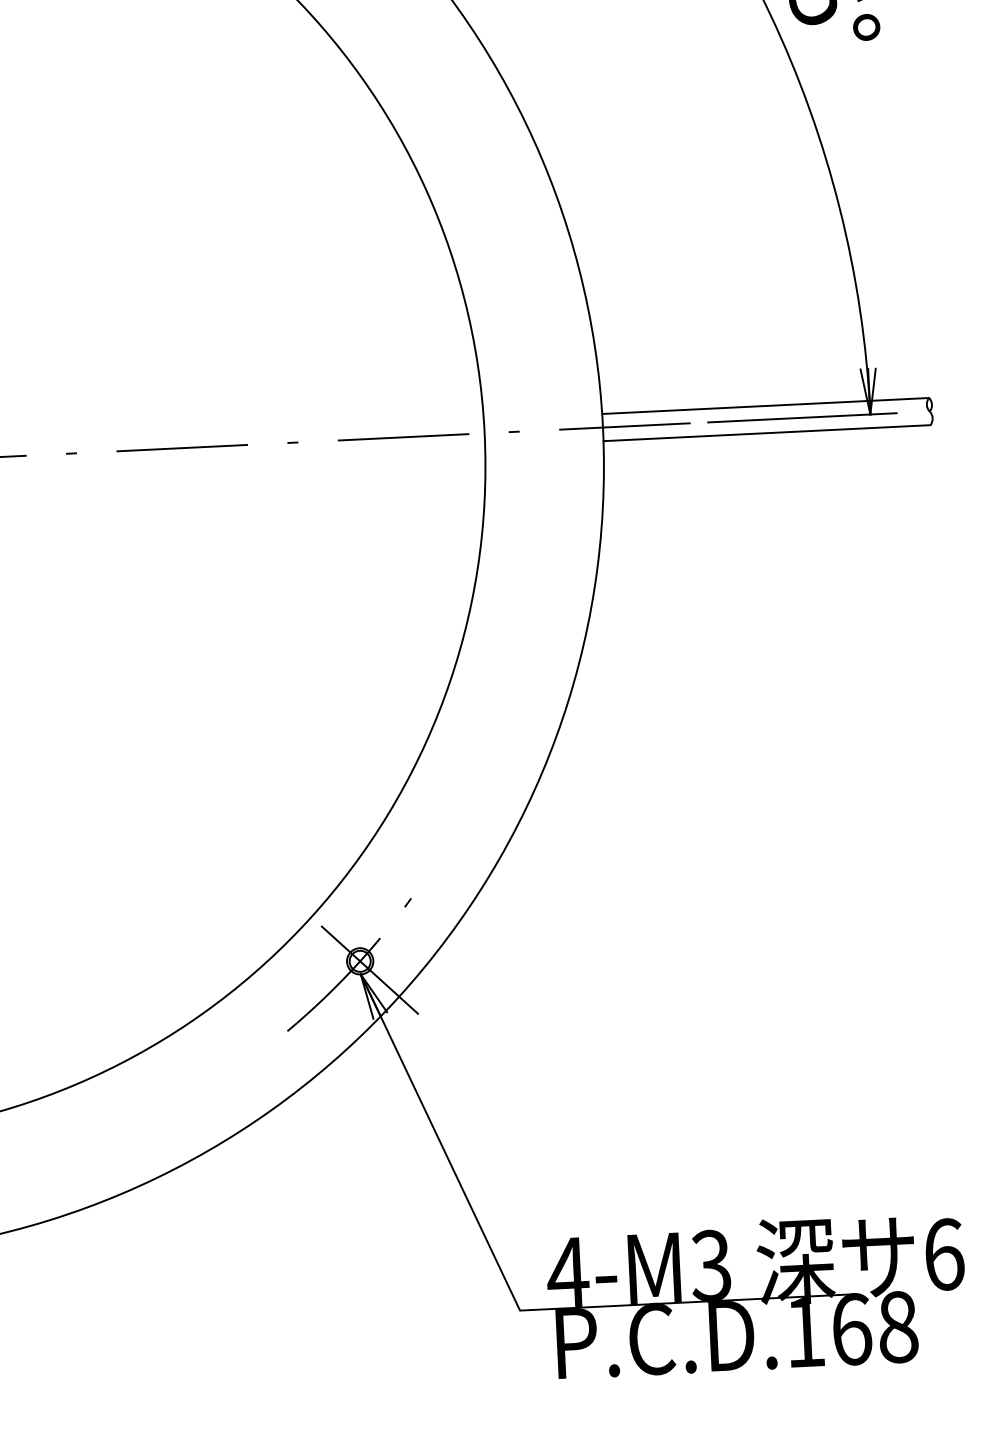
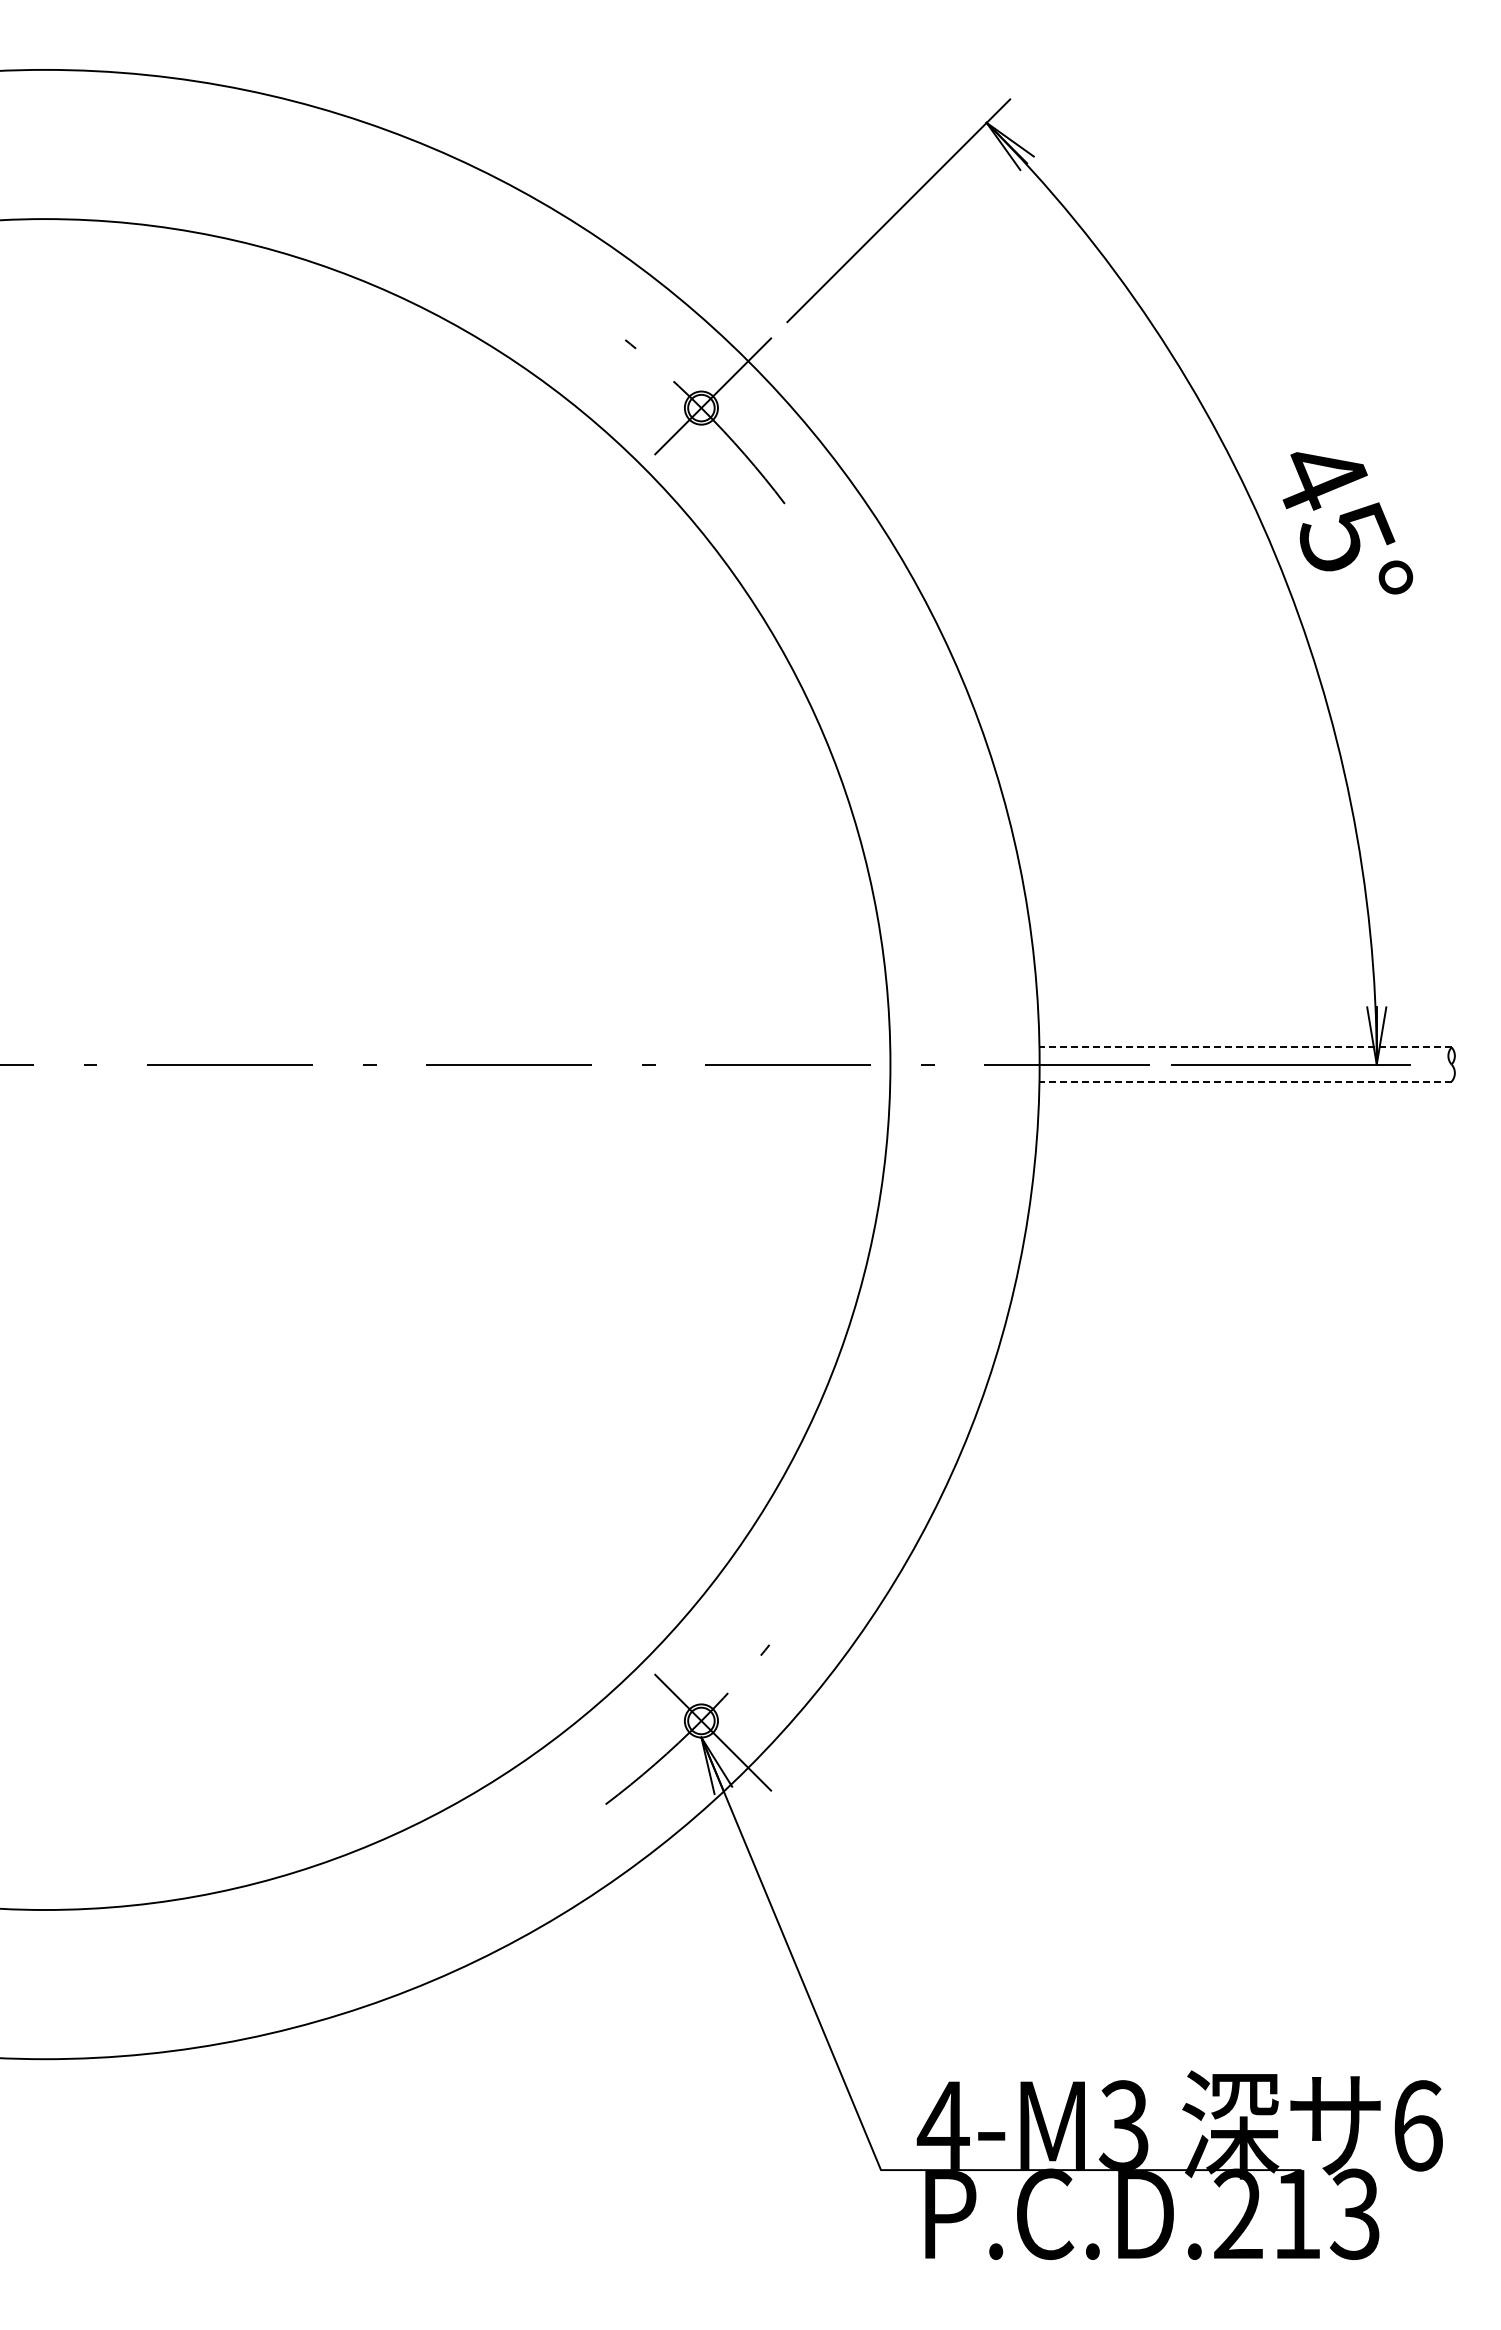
line: (765, 406) -> (1245, 1047), solid -> dashed
line: (766, 433) -> (1245, 1081), solid -> dashed
text: (852, 1328) -> (1297, 2213), P.C.D.168 -> P.C.D.213

